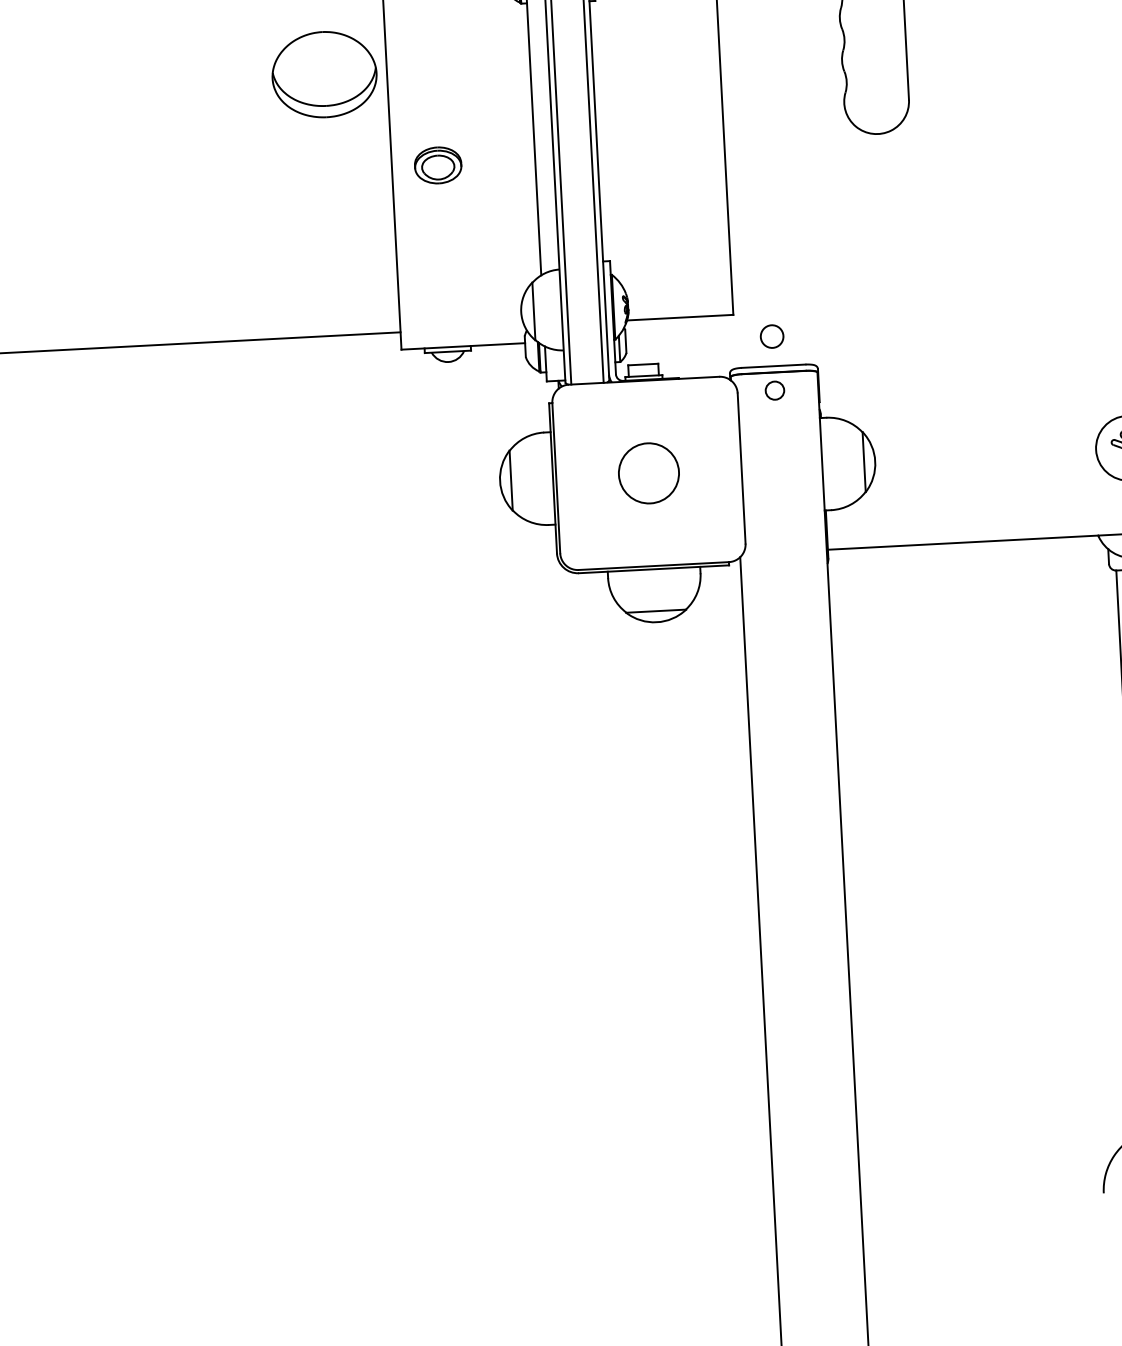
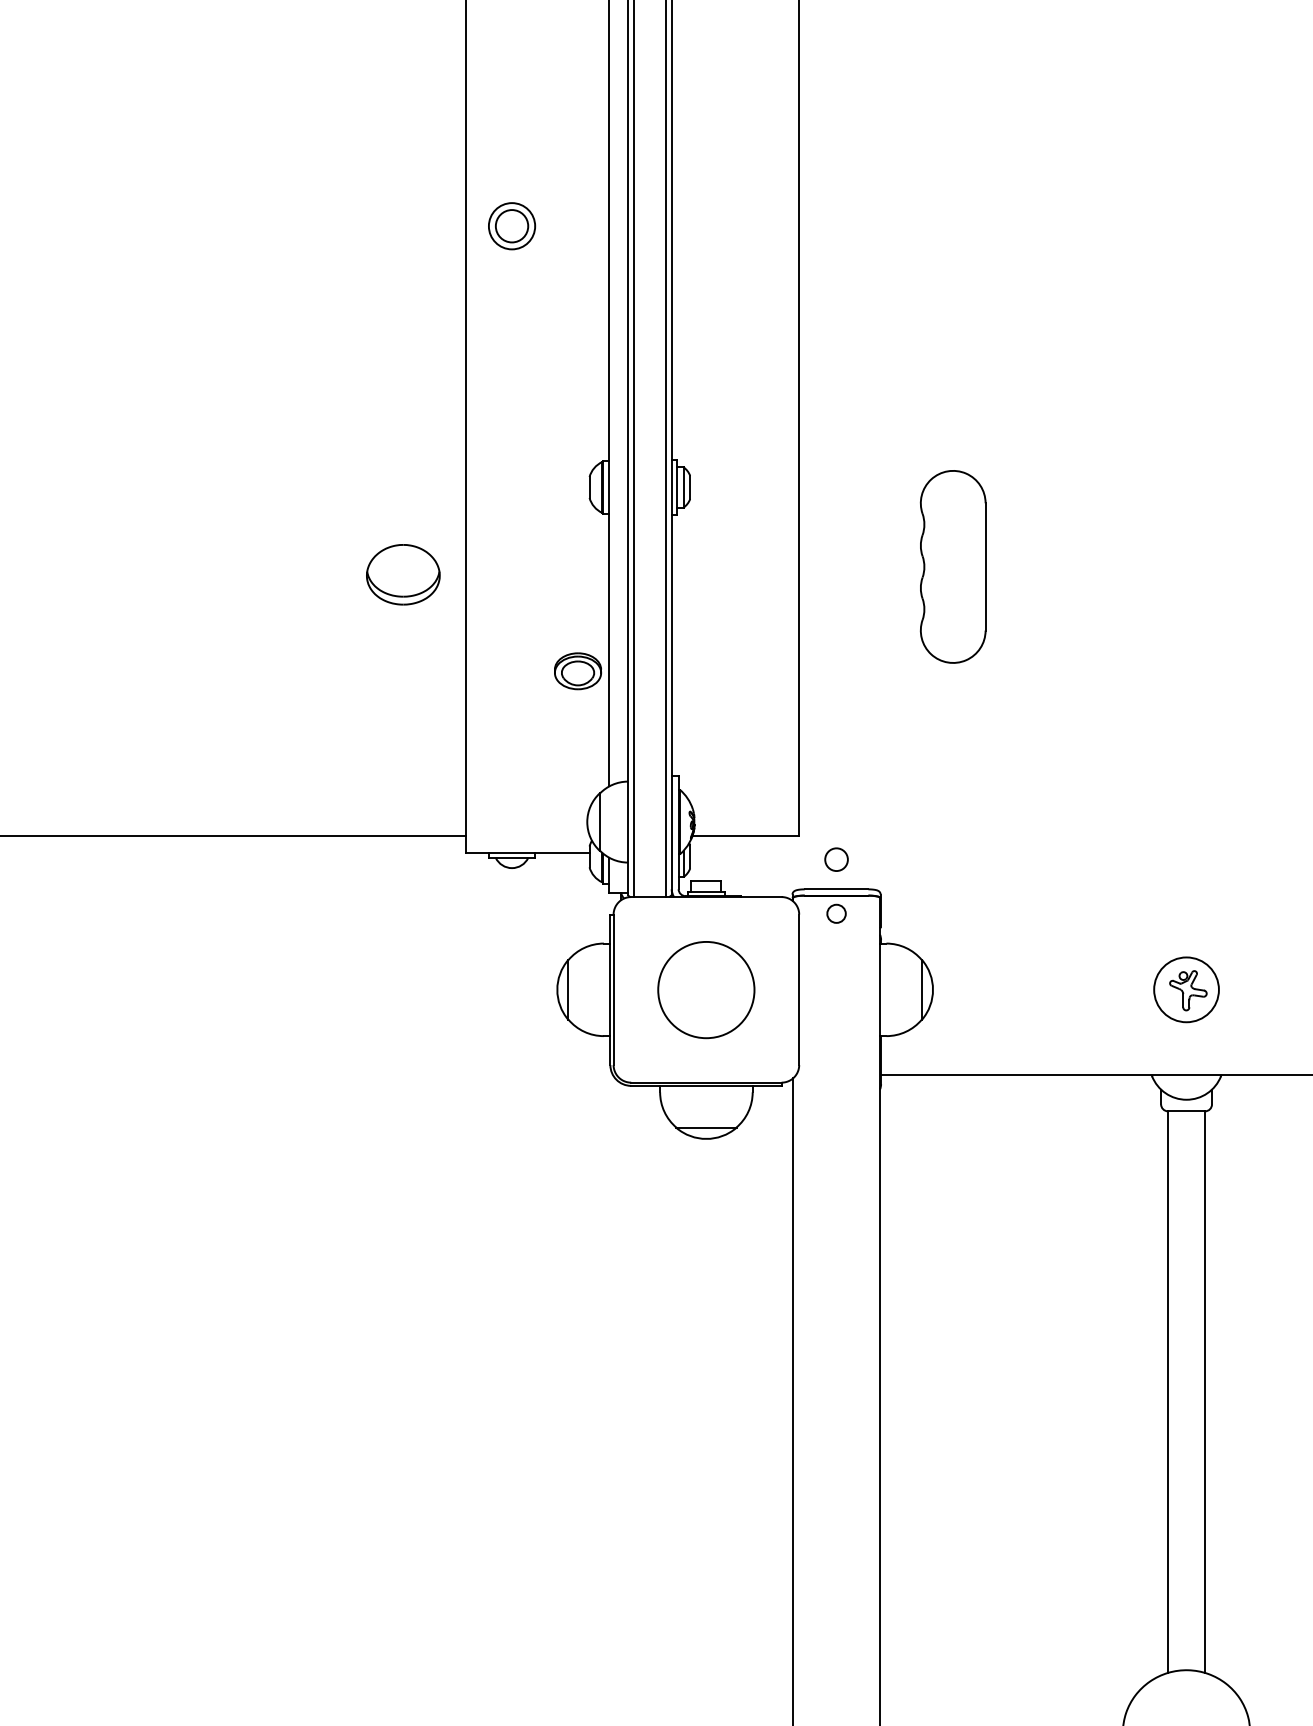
part: (324, 74) -> (403, 574), size x0.7
part: (437, 165) -> (577, 671), moved
circle: (649, 473) -> (706, 989), size x1.6

